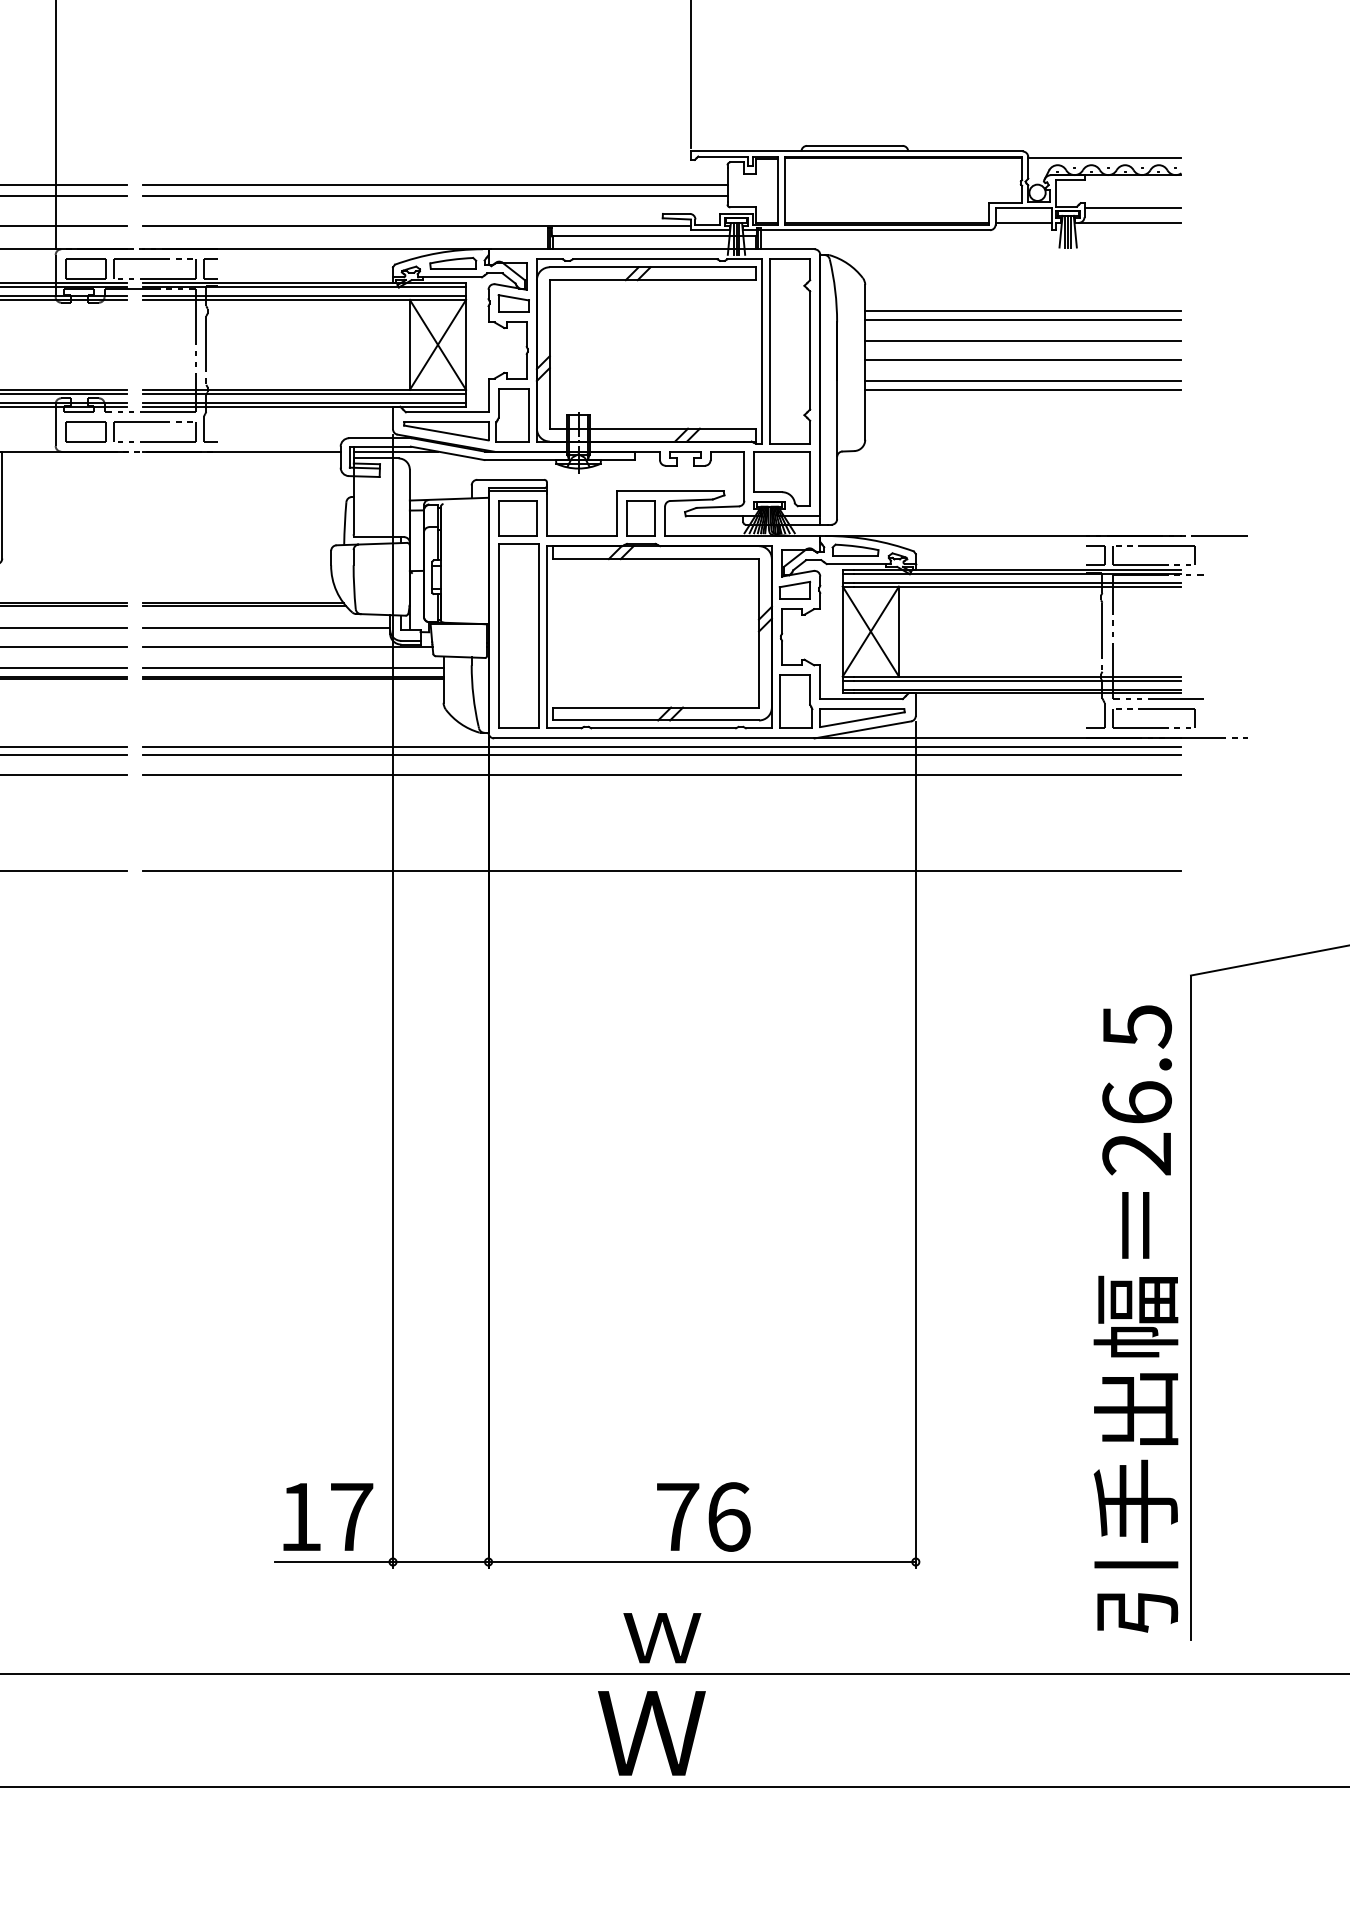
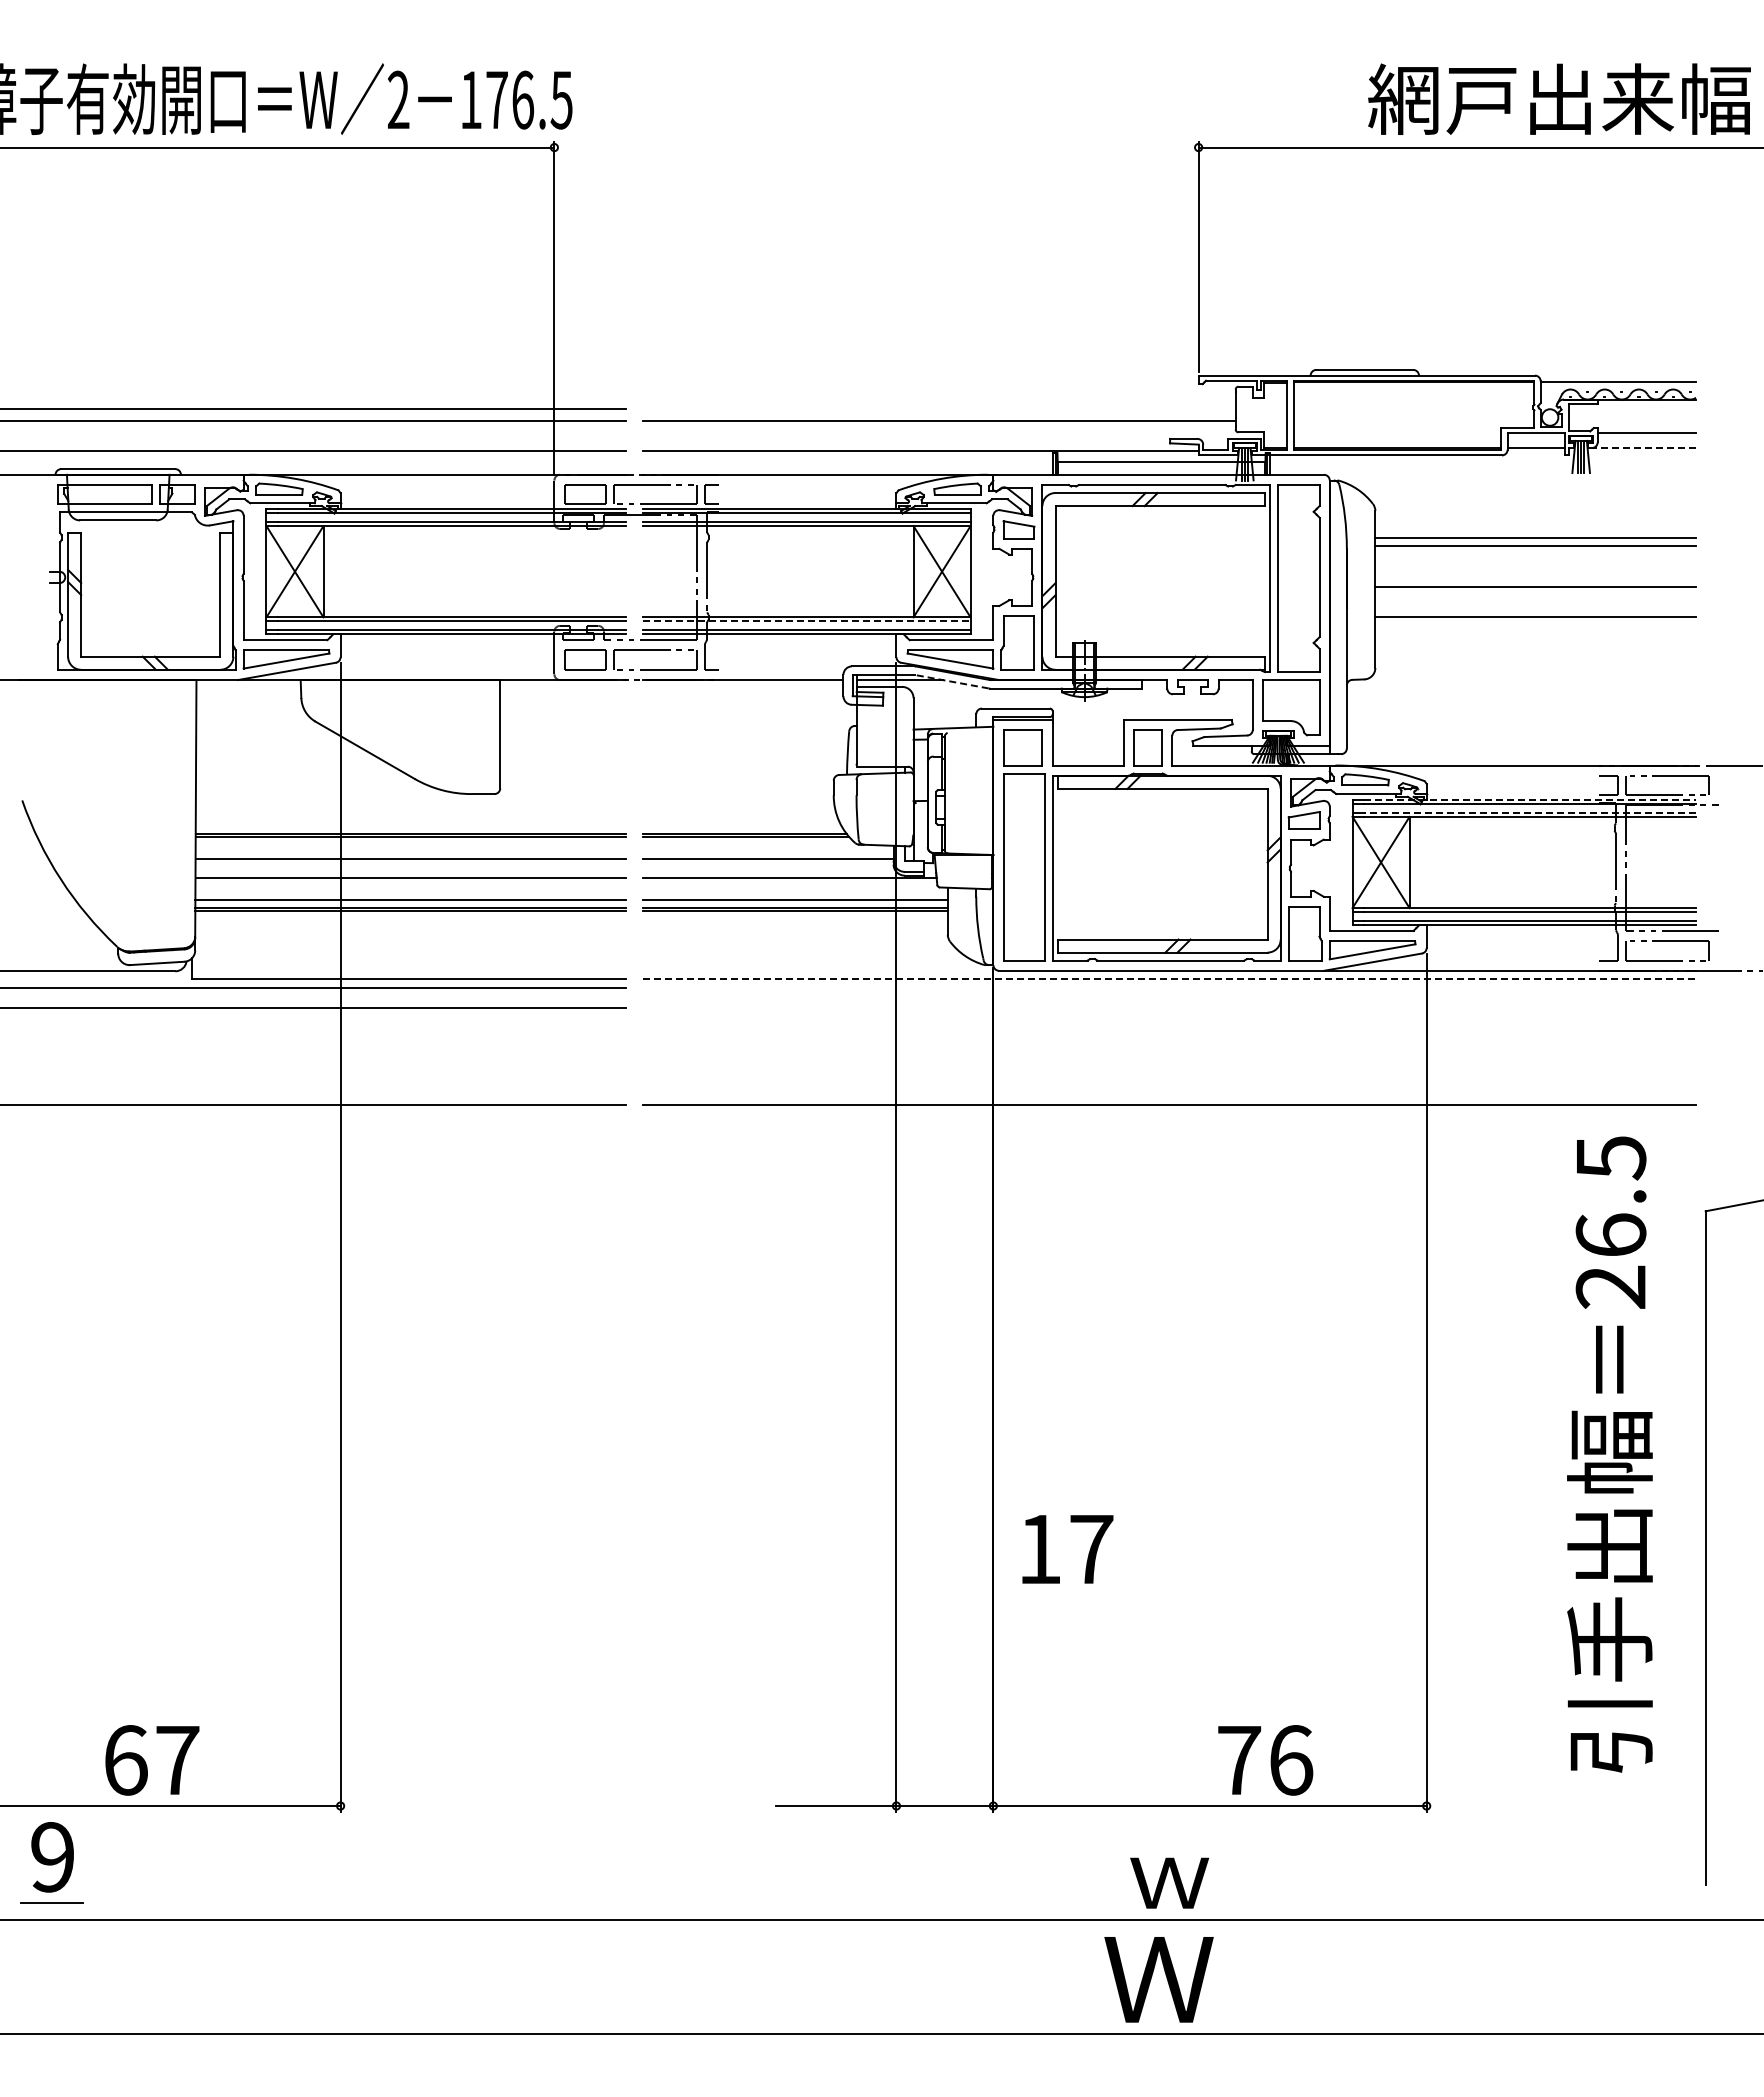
line: (435, 184) -> (939, 409), removed
line: (1129, 223) -> (1643, 448), solid -> dashed
line: (1023, 340) -> (1535, 567), removed
line: (1023, 381) -> (1535, 608), removed
line: (304, 393) -> (806, 621), solid -> dashed
line: (447, 453) -> (951, 681), solid -> dashed
line: (1018, 569) -> (1530, 799), solid -> dashed
line: (1017, 582) -> (1529, 812), solid -> dashed
line: (663, 746) -> (1170, 979), solid -> dashed
line: (662, 754) -> (1169, 987), removed
line: (662, 774) -> (1169, 1007), removed
text: (1135, 1318) -> (1609, 1454), moved
text: (327, 1517) -> (1067, 1549), moved
text: (703, 1517) -> (1265, 1760), moved

